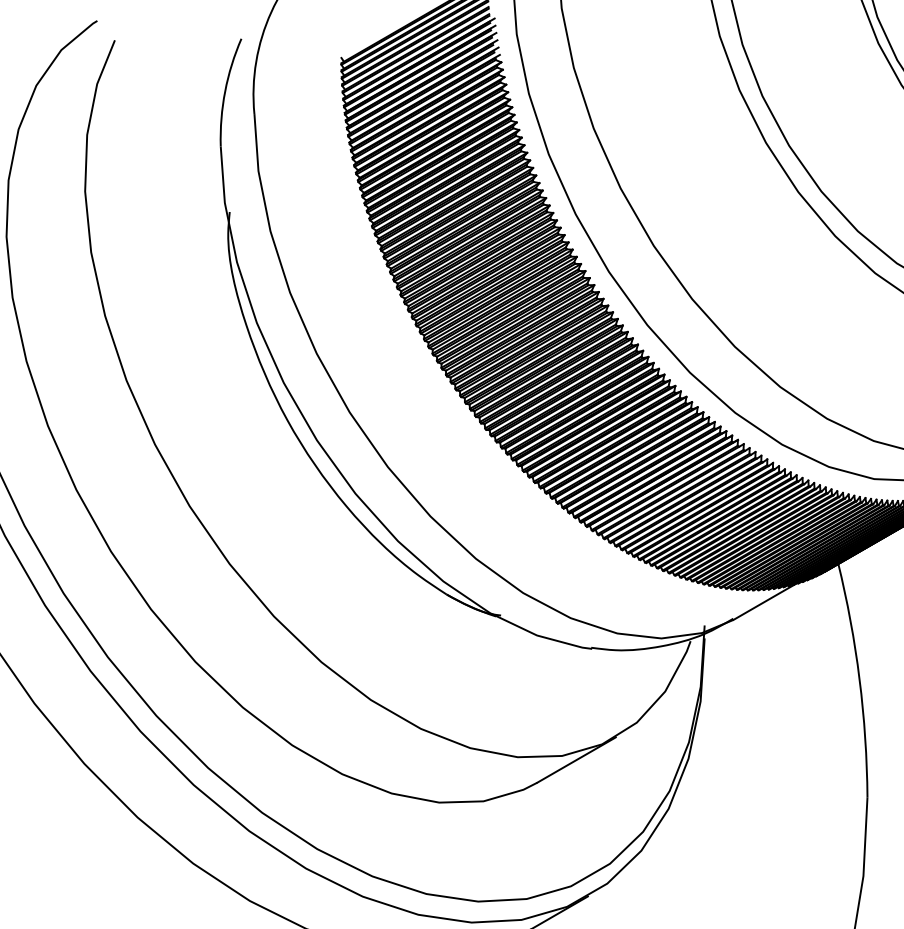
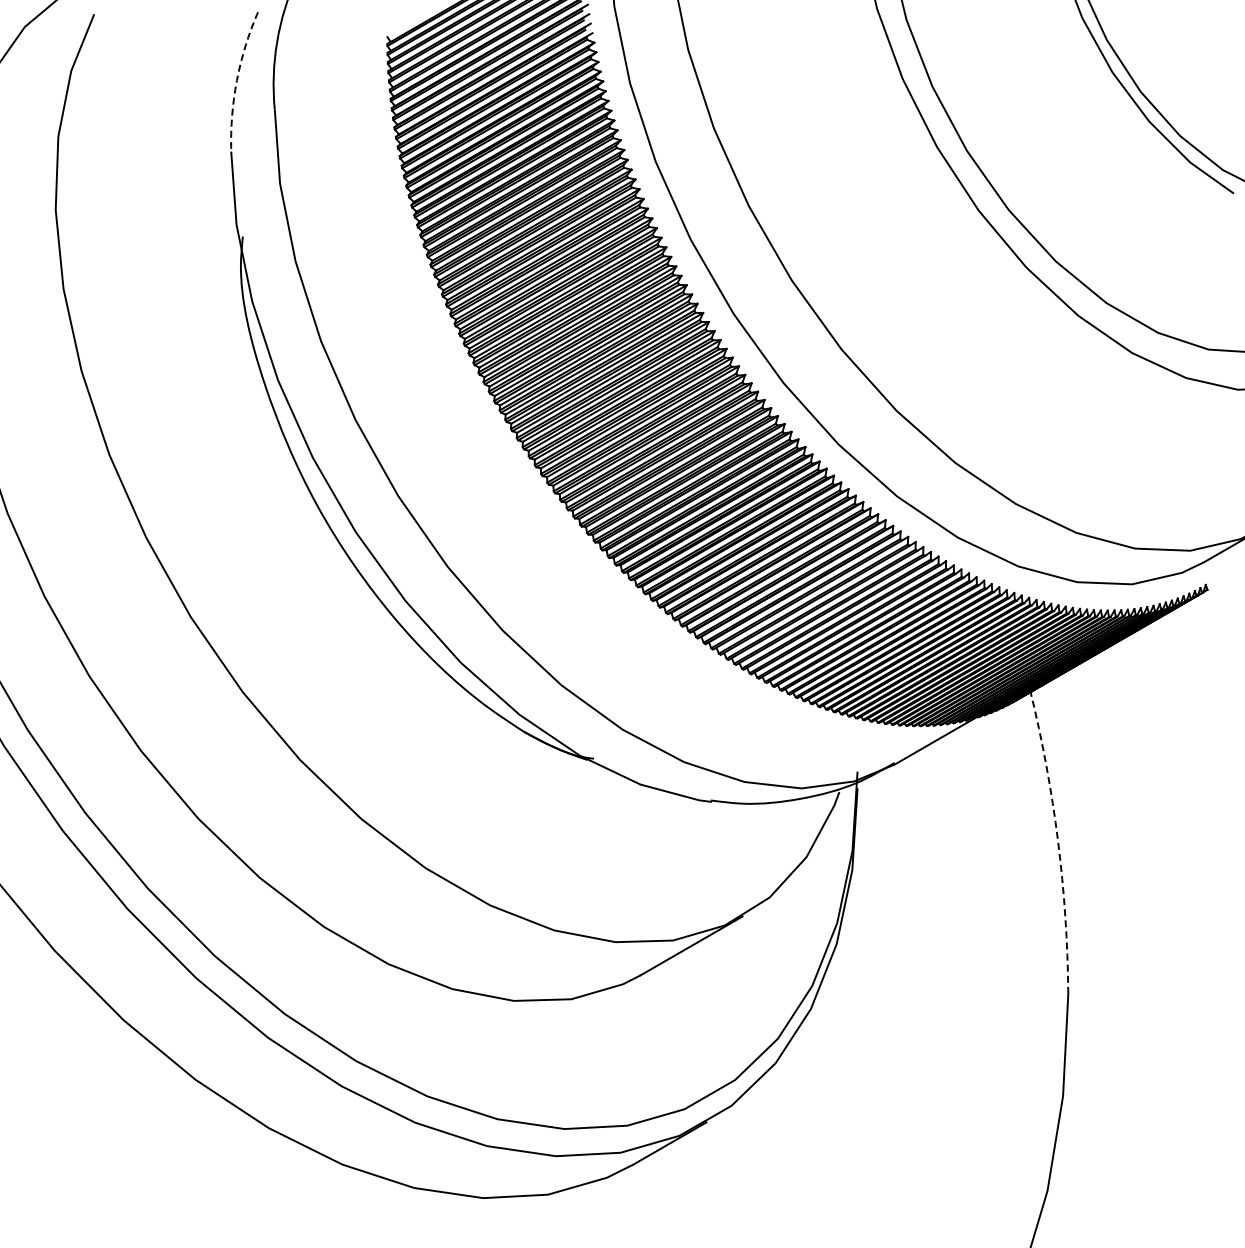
arc: (224, 91) -> (236, 80), solid -> dashed
arc: (859, 679) -> (1058, 841), solid -> dashed

